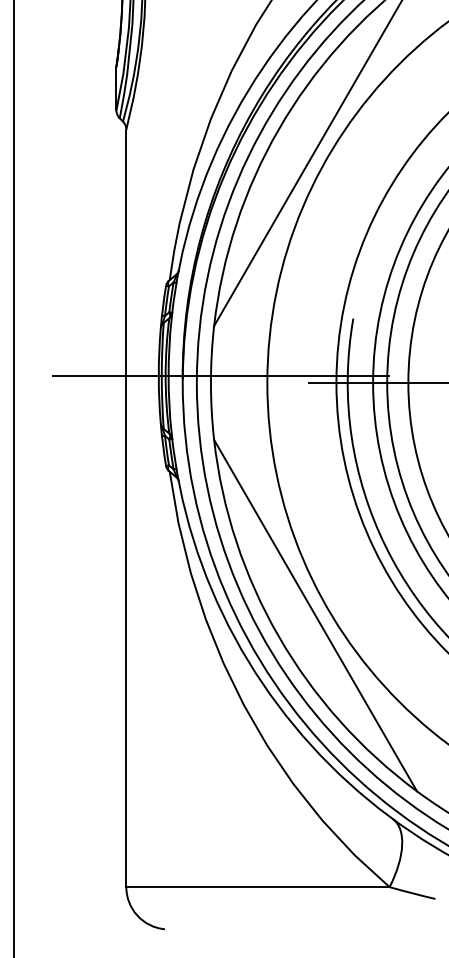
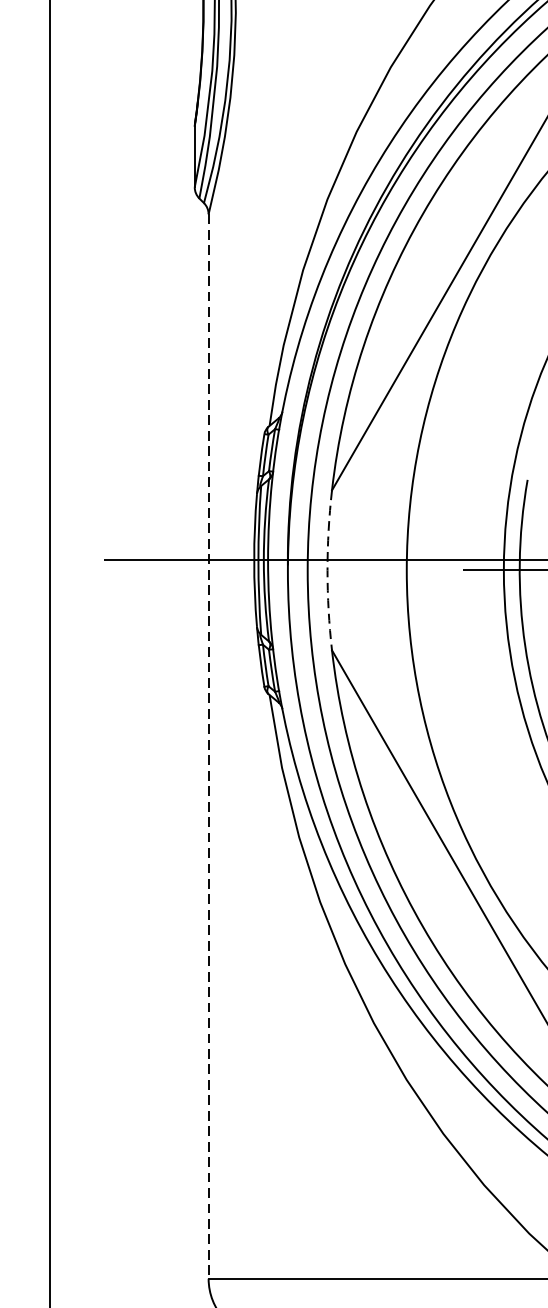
arc: (210, 383) -> (326, 571), solid -> dashed
line: (126, 508) -> (208, 746), solid -> dashed

